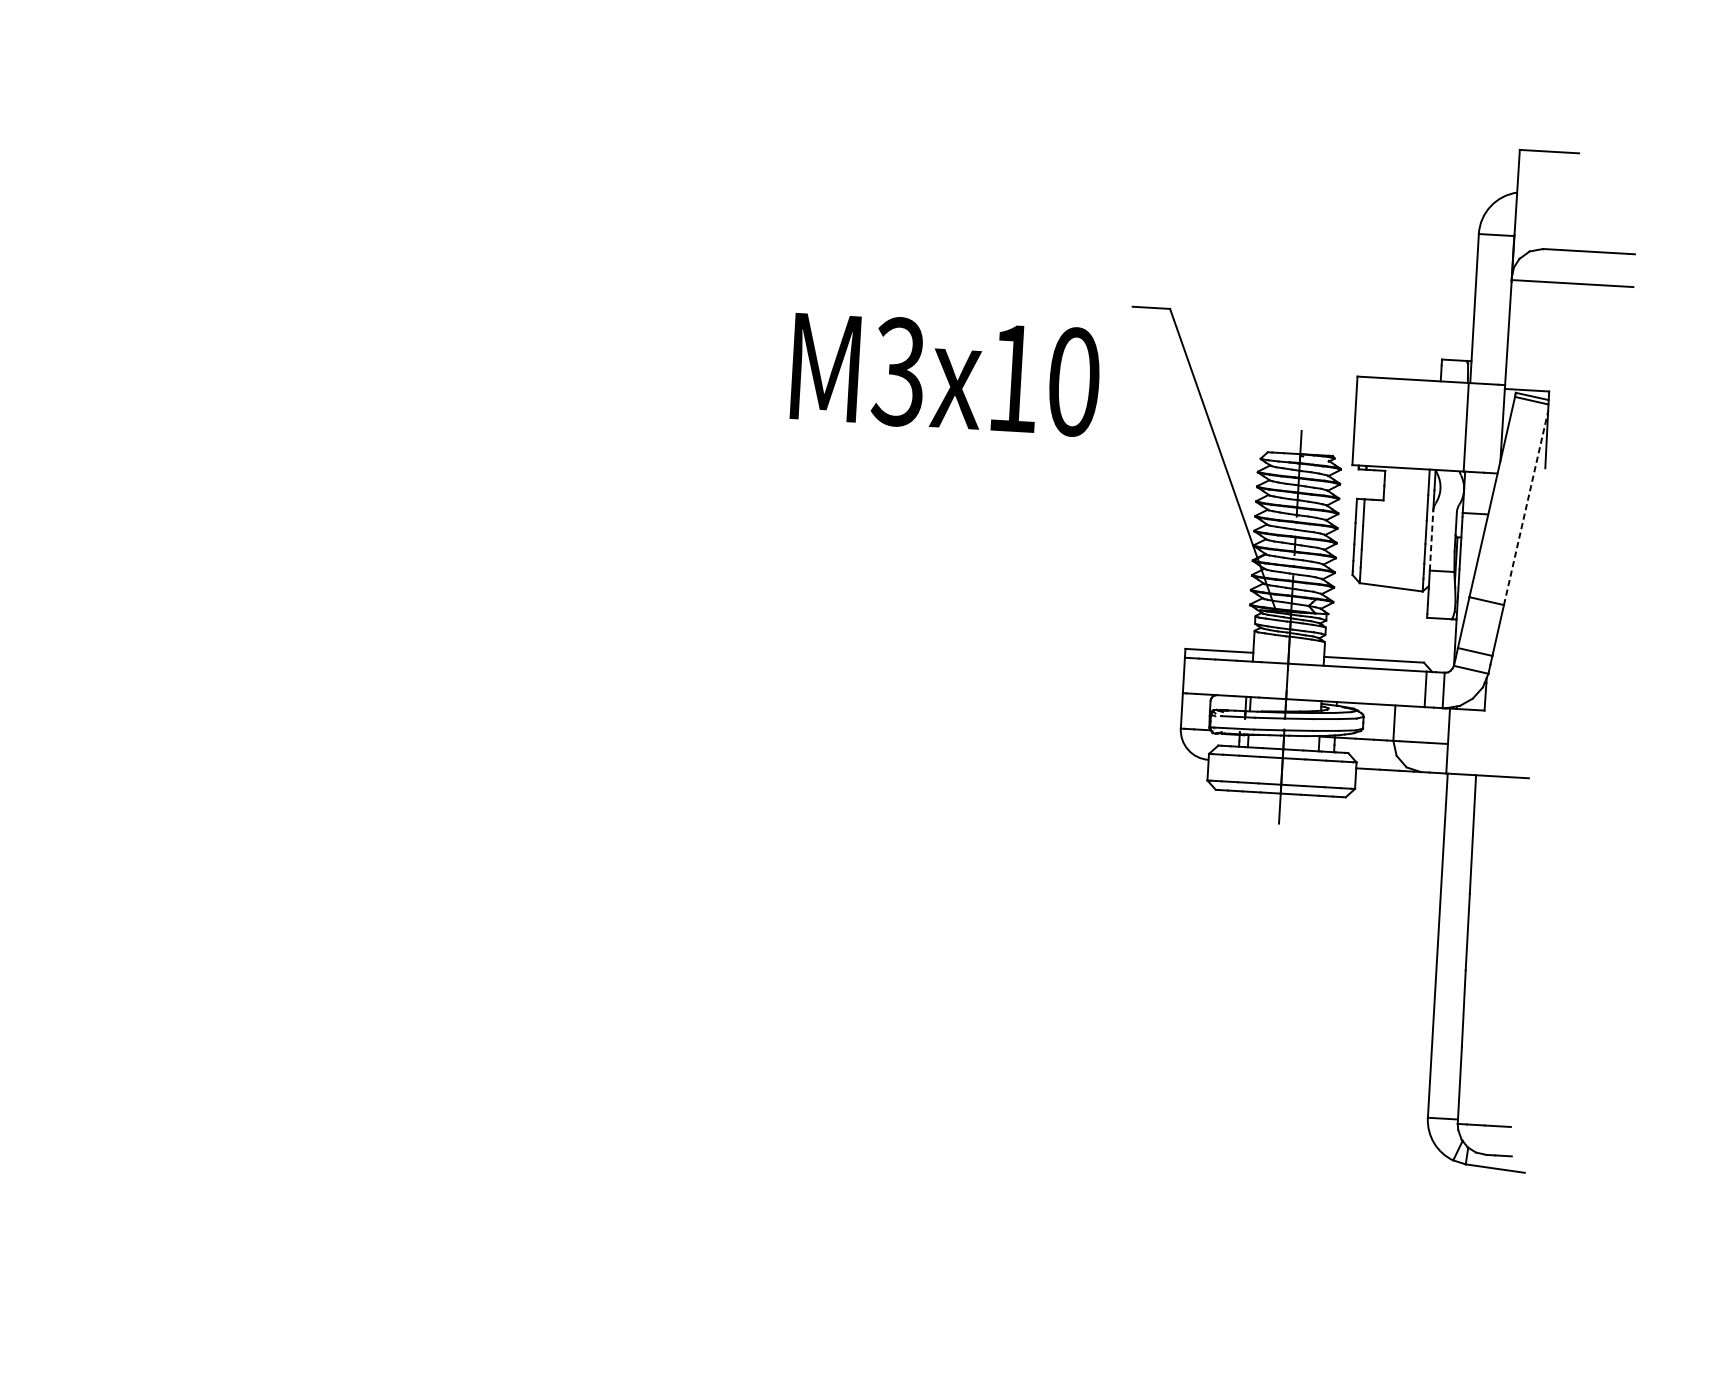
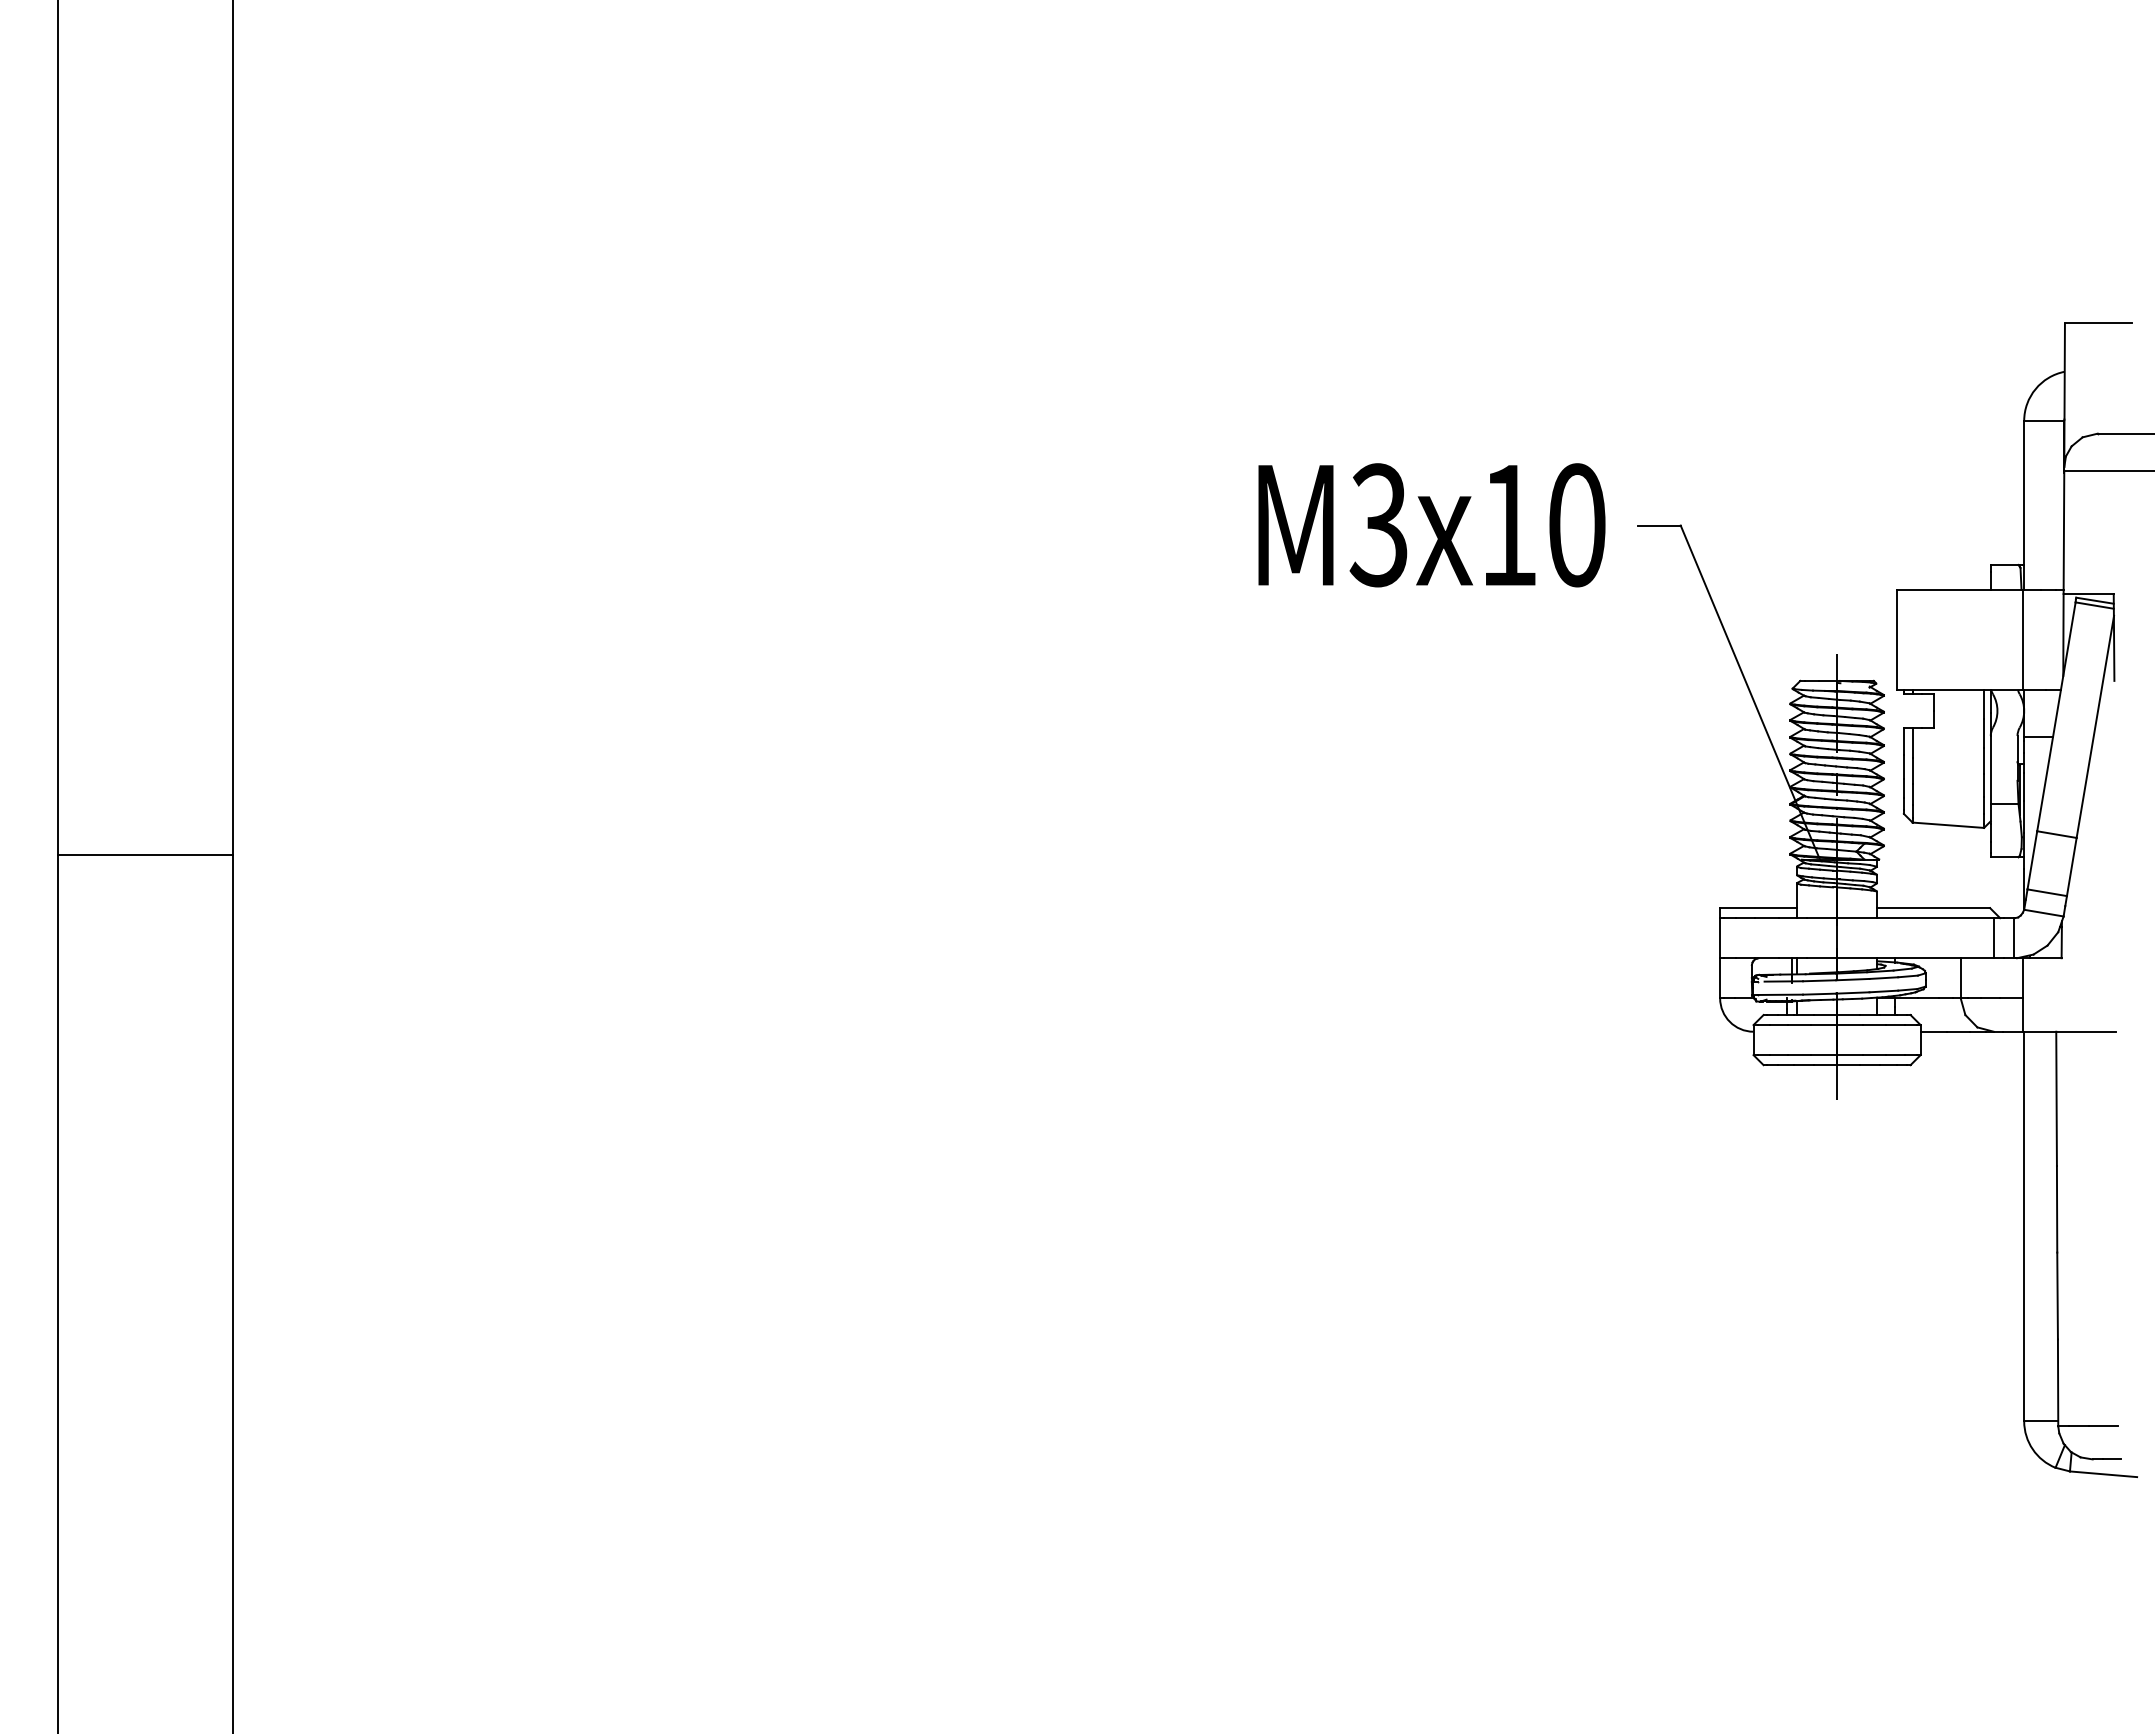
text: (945, 374) -> (1431, 525), moved
line: (1526, 507) -> (2095, 726), dashed -> solid
line: (1431, 540) -> (1990, 769), dashed -> solid

